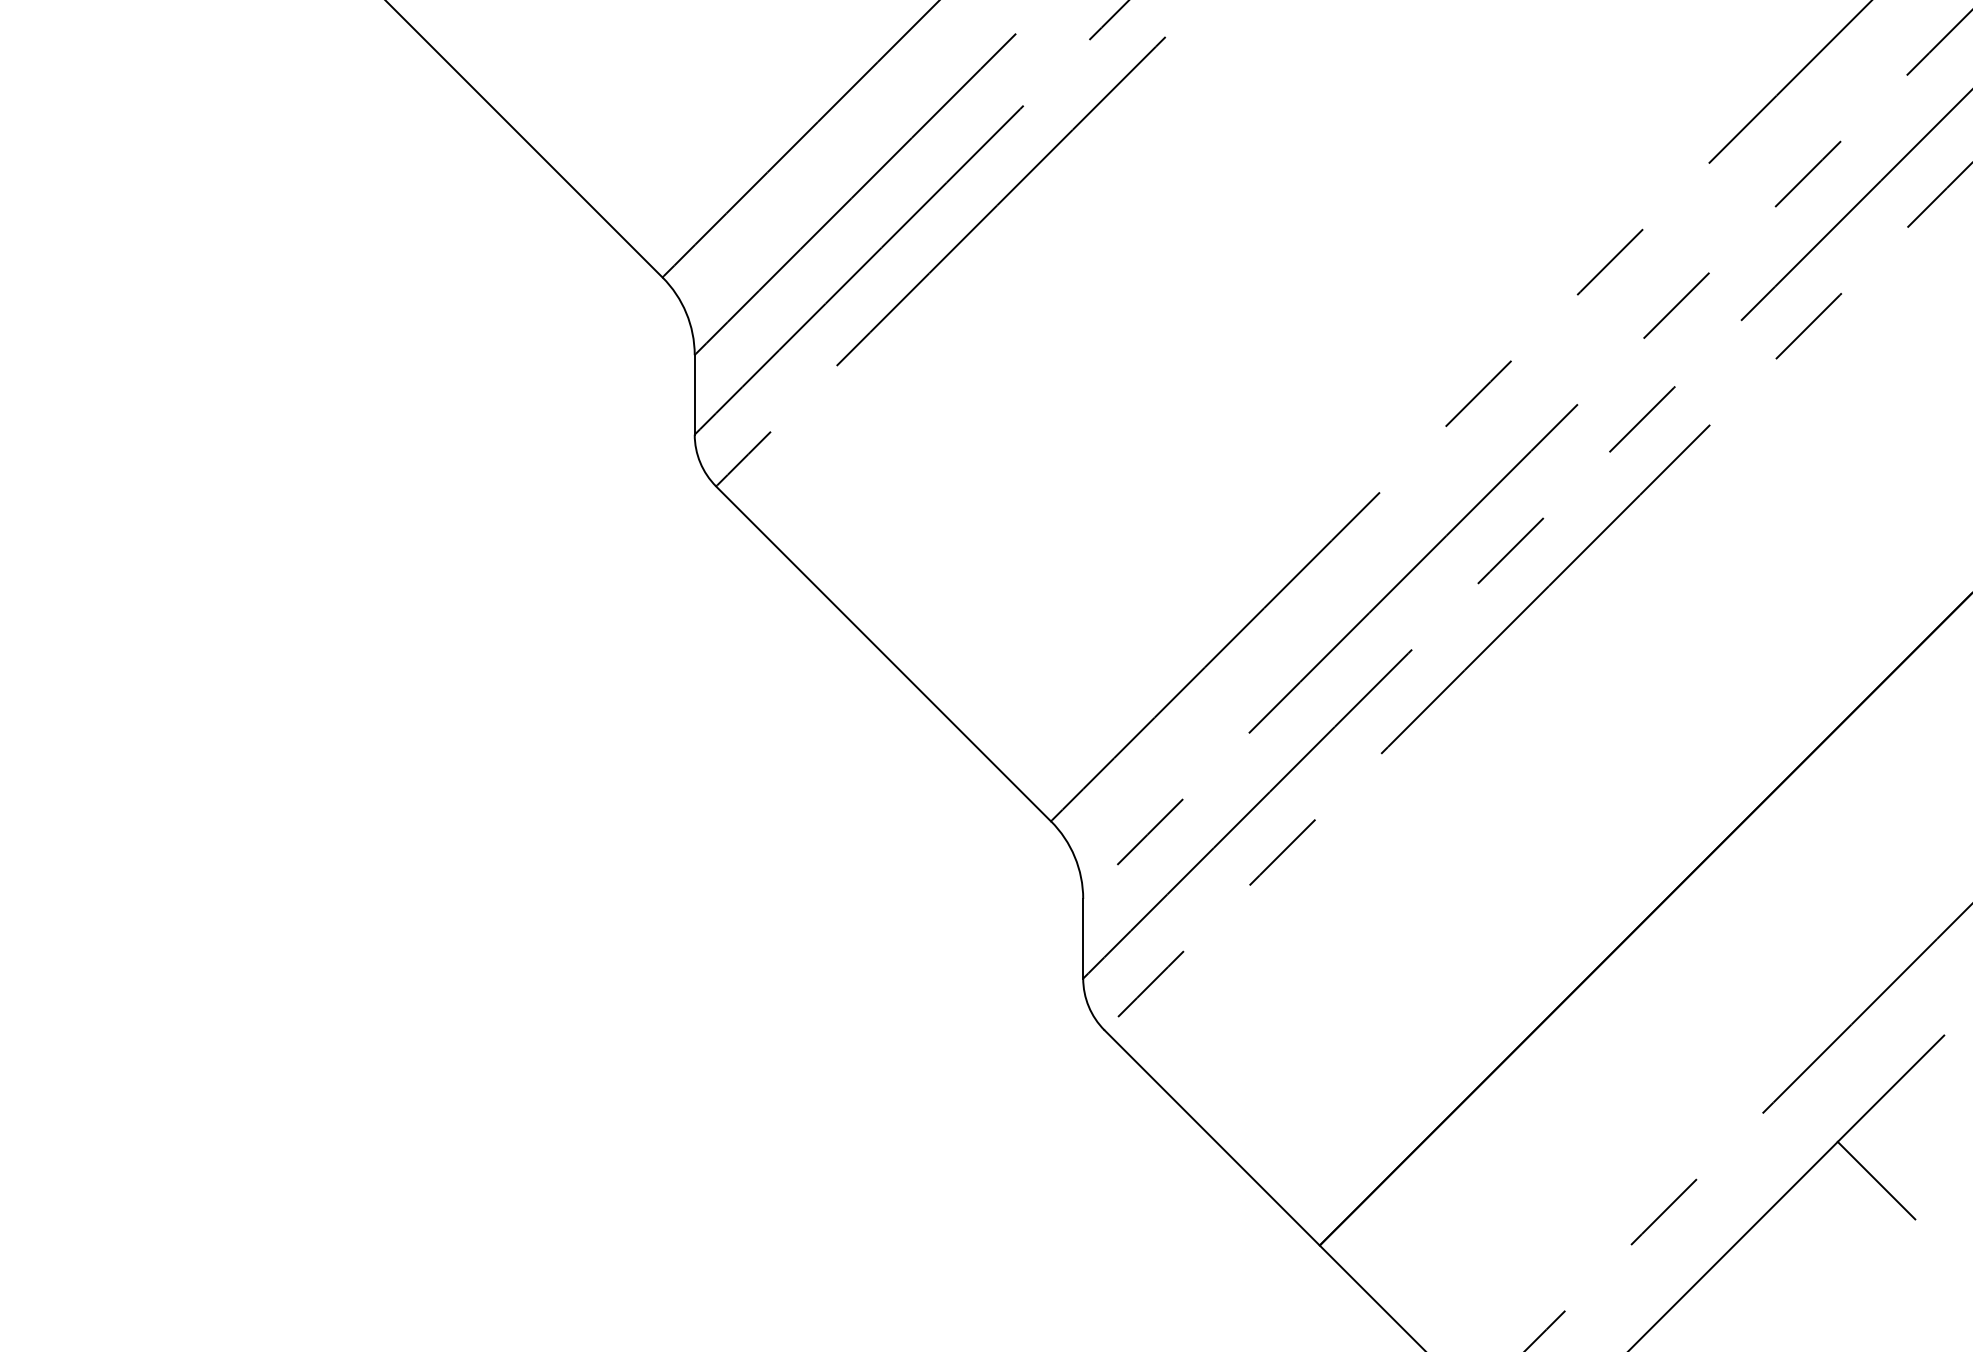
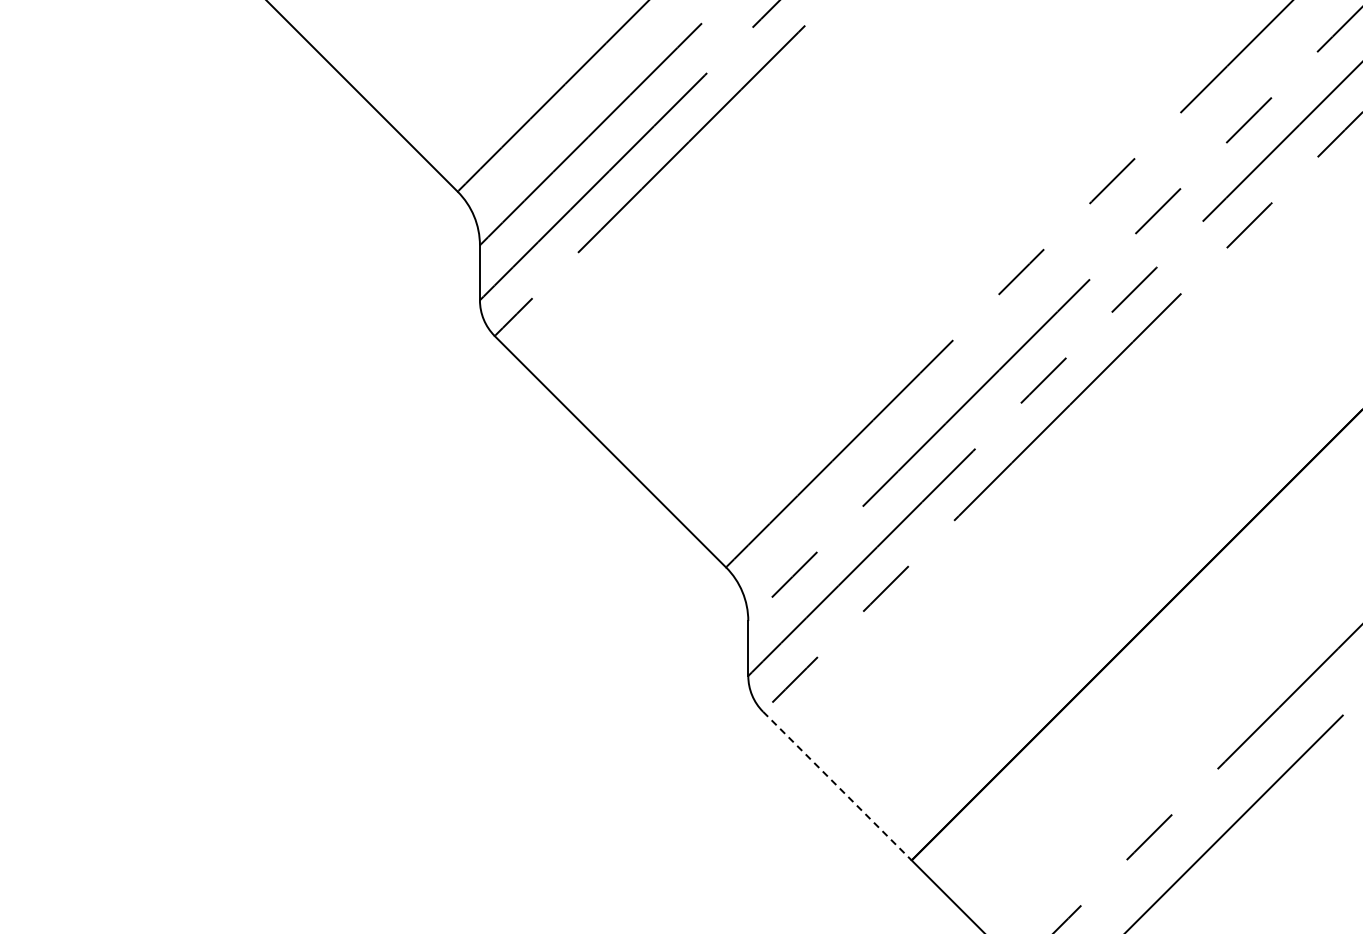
line: (1212, 1138) -> (837, 786), solid -> dashed
line: (1876, 1180) -> (1296, 815), removed

